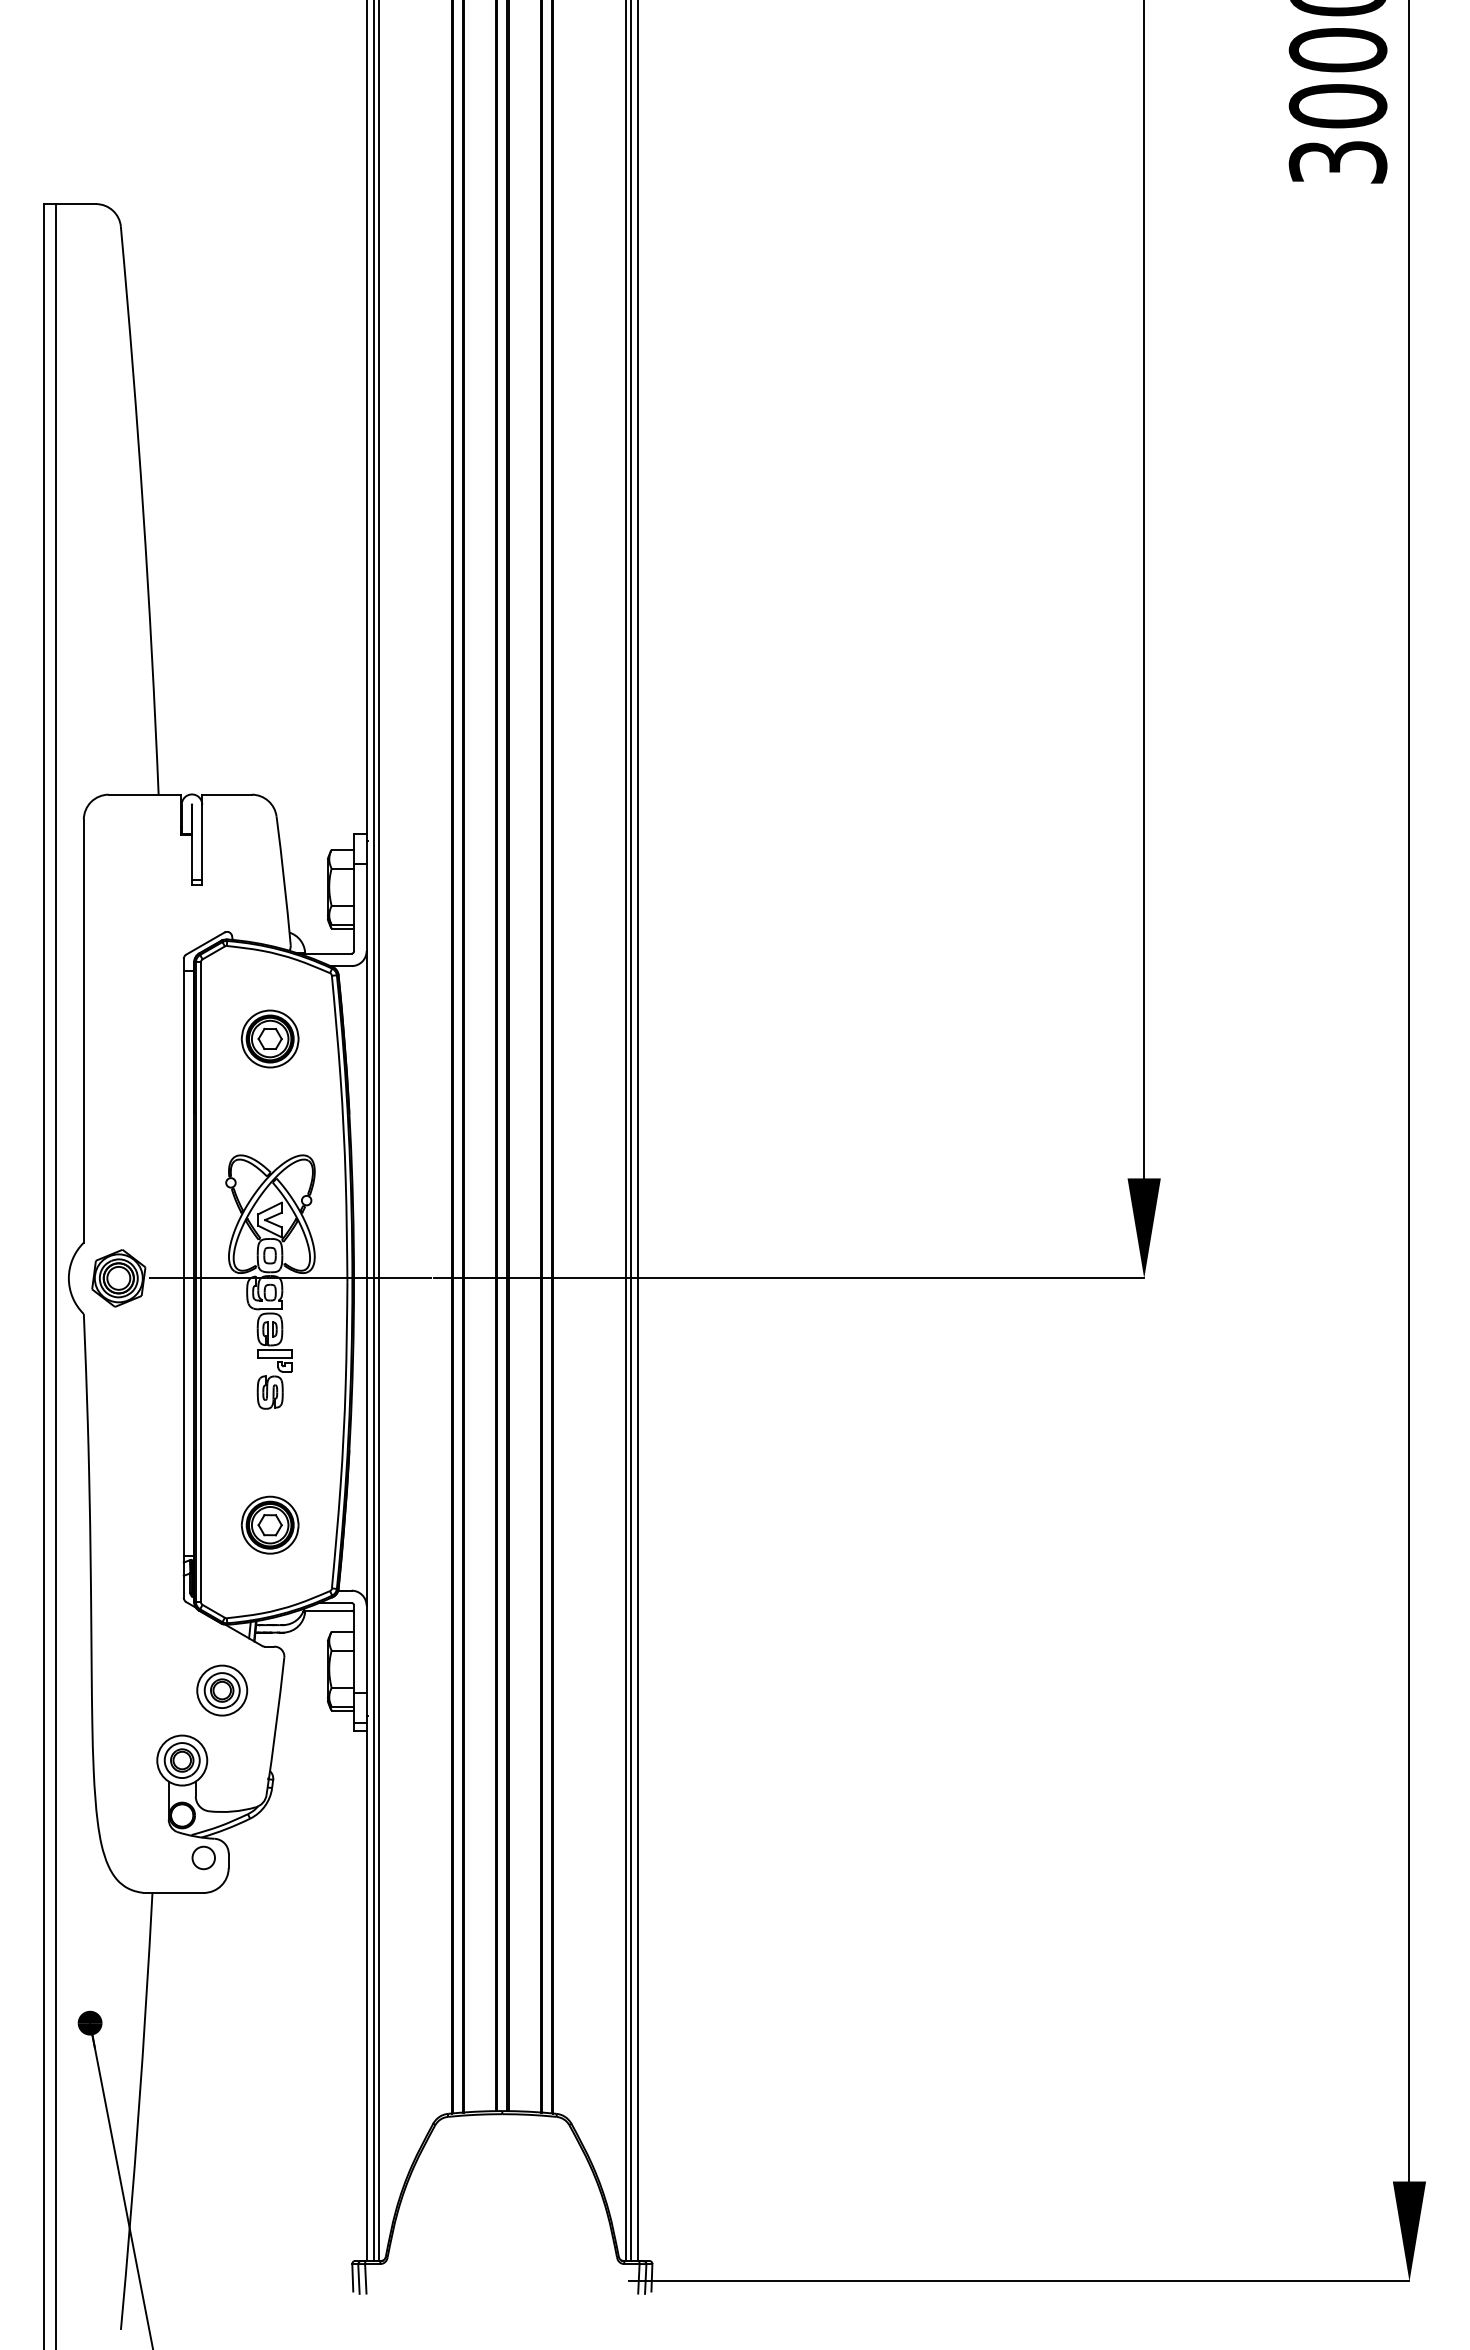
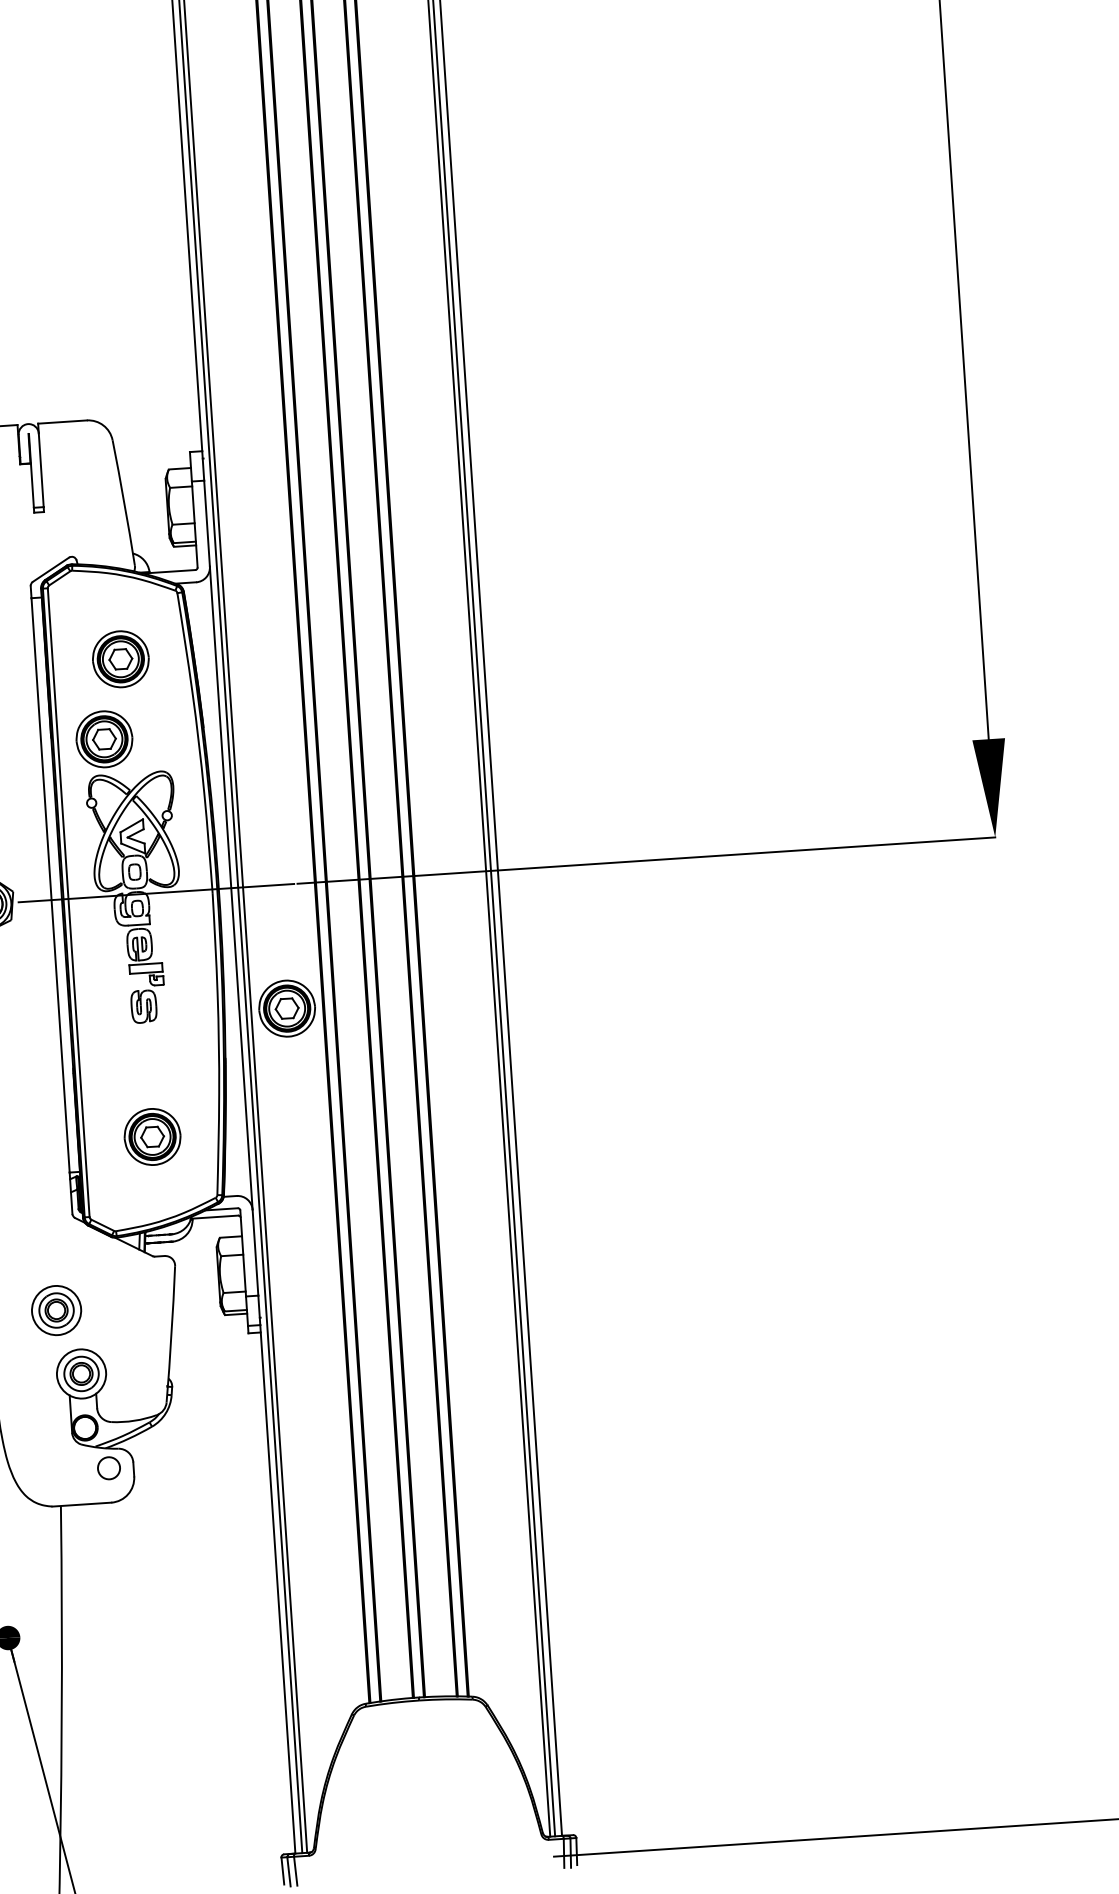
part: (247, 1118) -> (103, 738), added
part: (414, 1403) -> (286, 1007), added
part: (222, 1690) -> (56, 1310), moved

